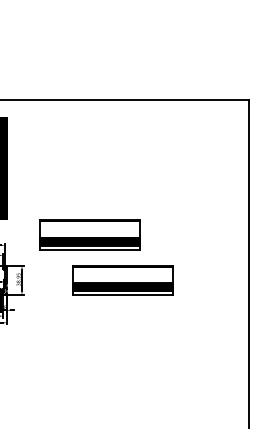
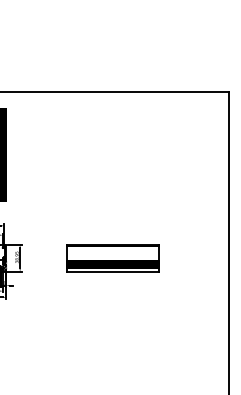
part: (89, 235) -> (82, 216), removed

